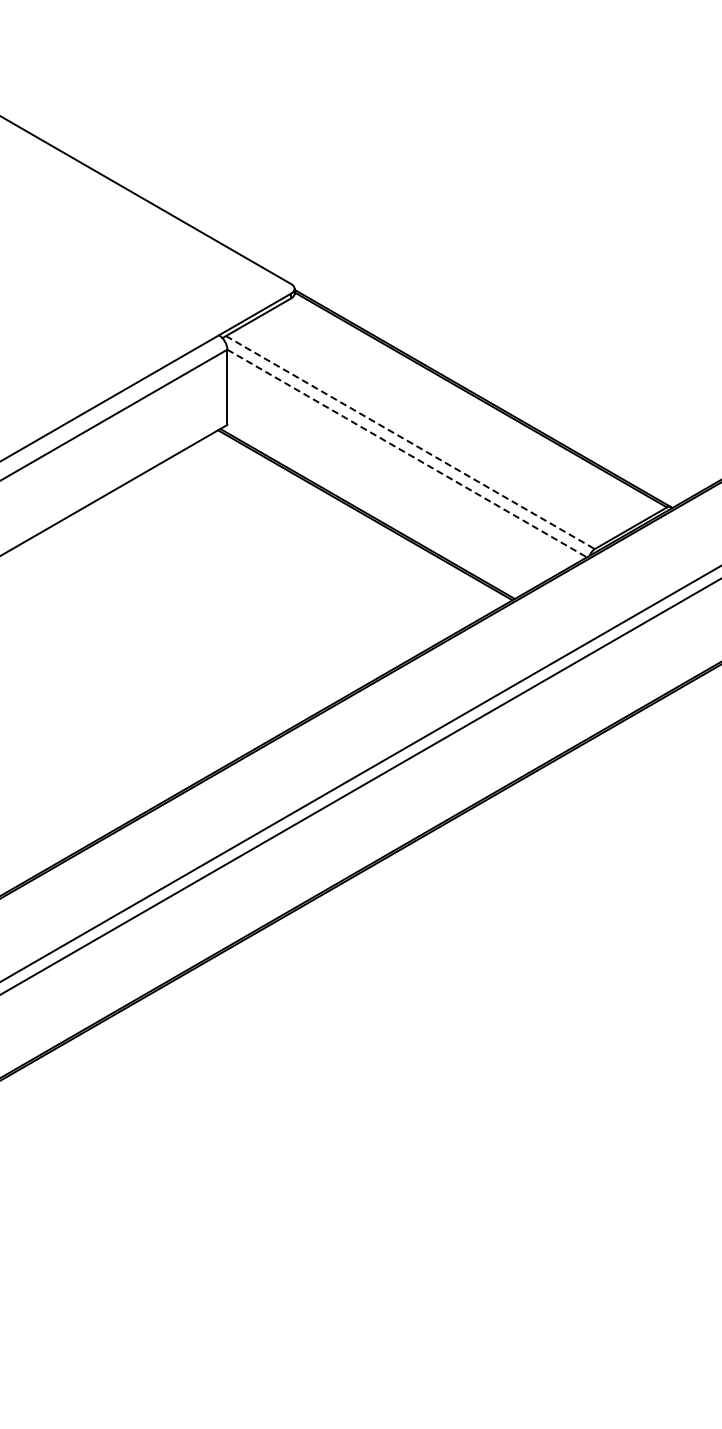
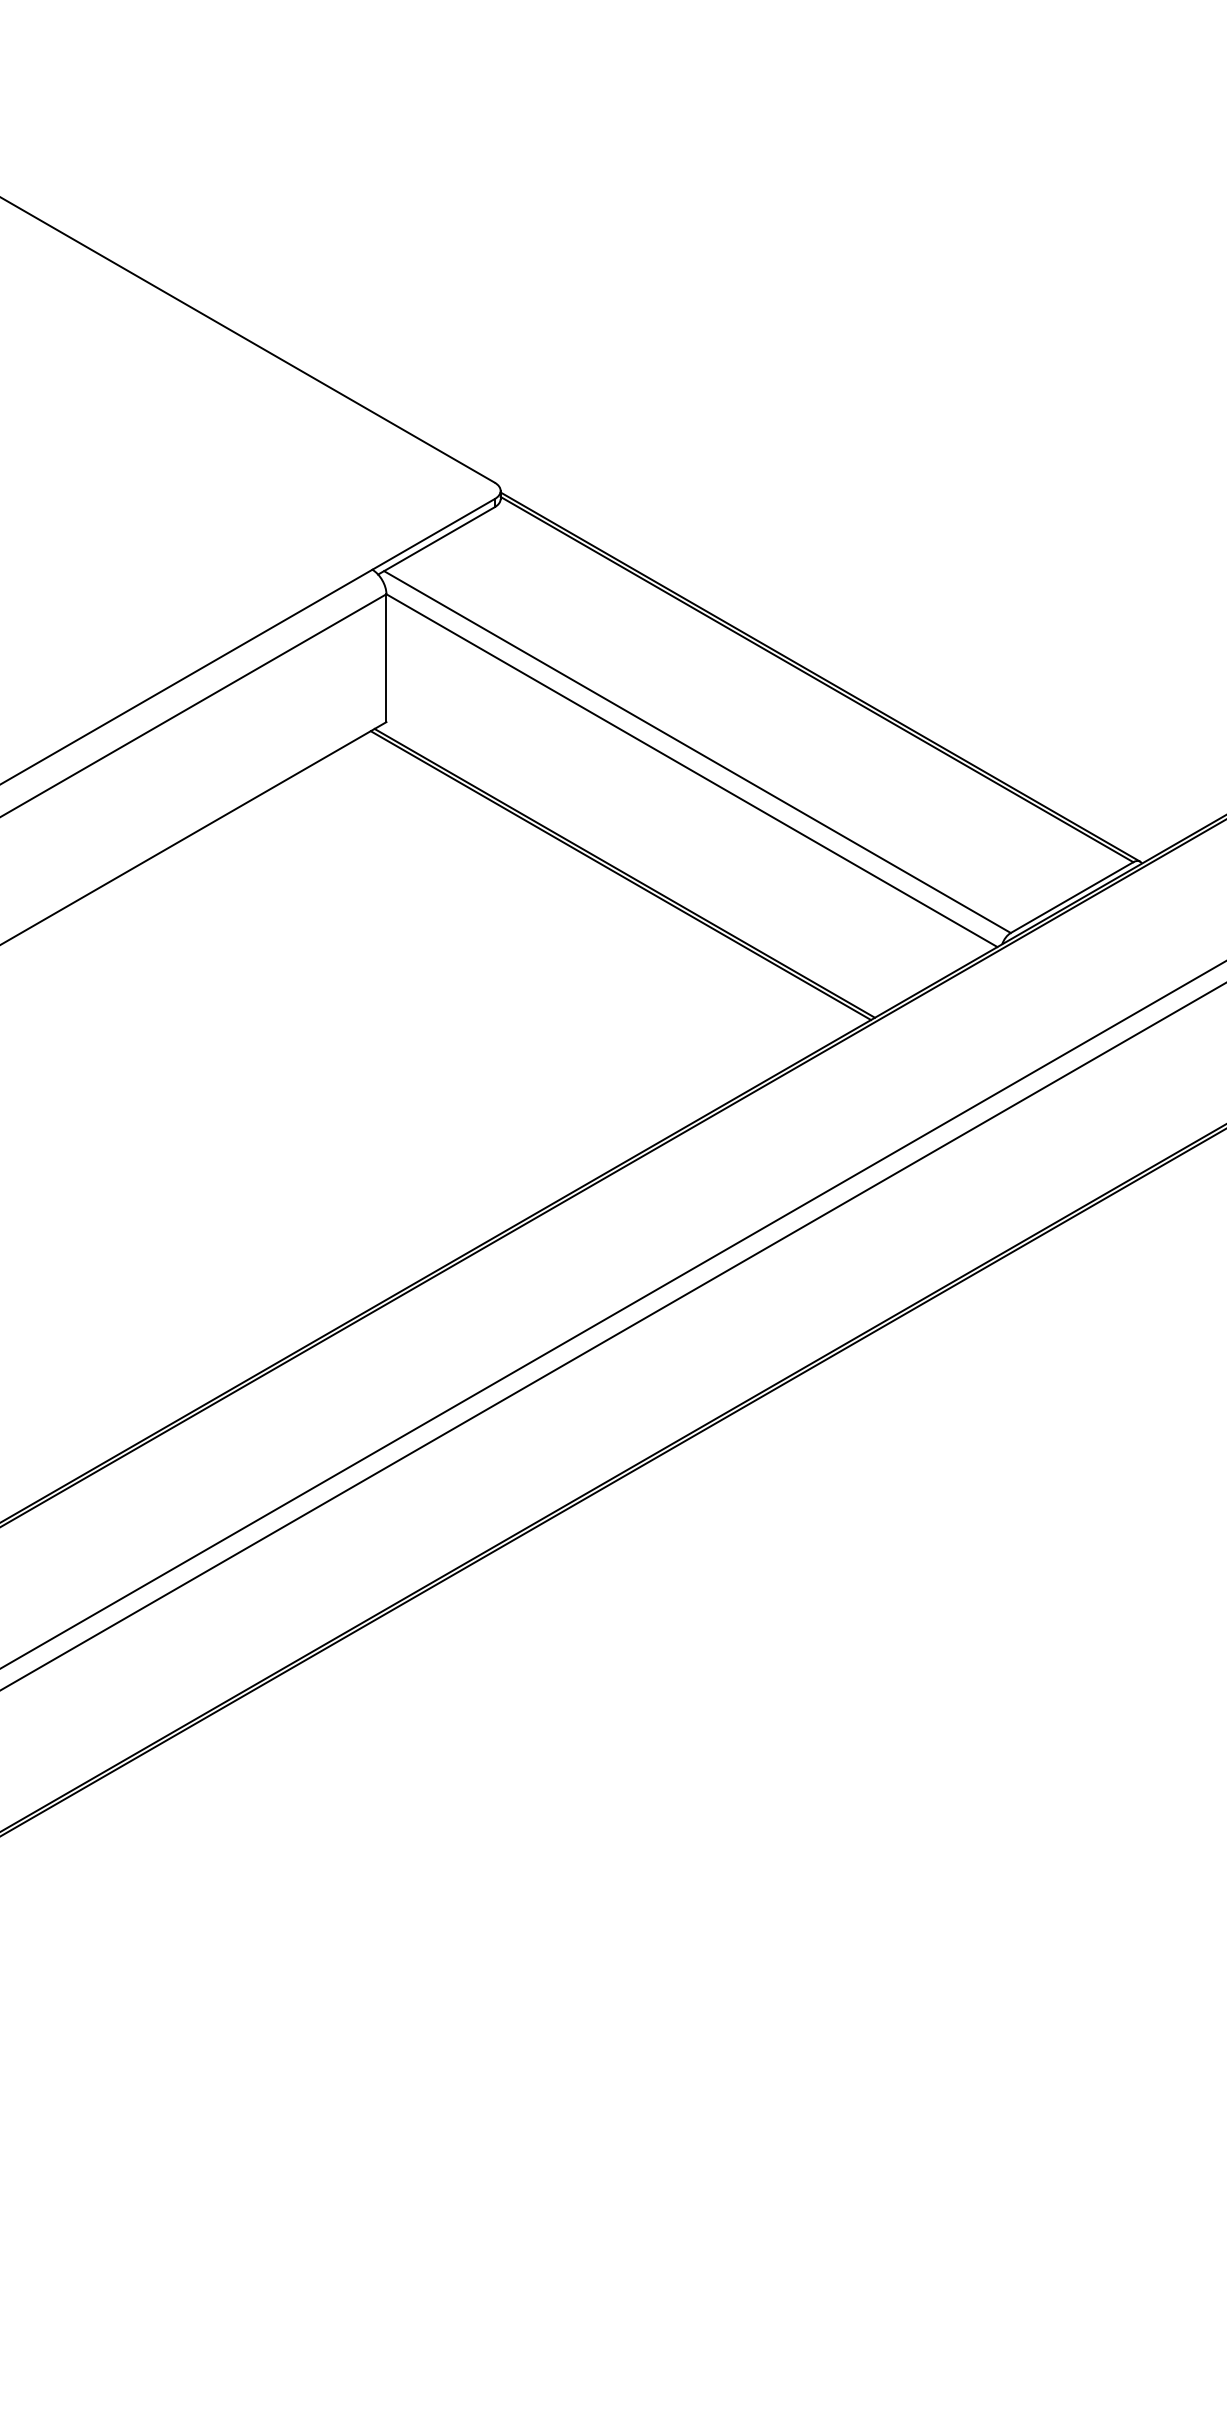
line: (410, 442) -> (697, 751), dashed -> solid
line: (407, 453) -> (692, 770), dashed -> solid

